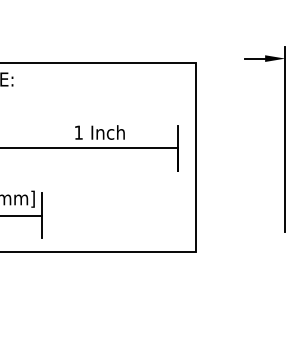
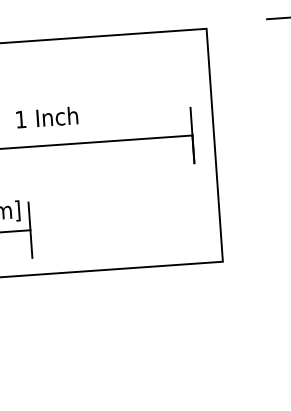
text: (99, 132) -> (46, 117), moved

